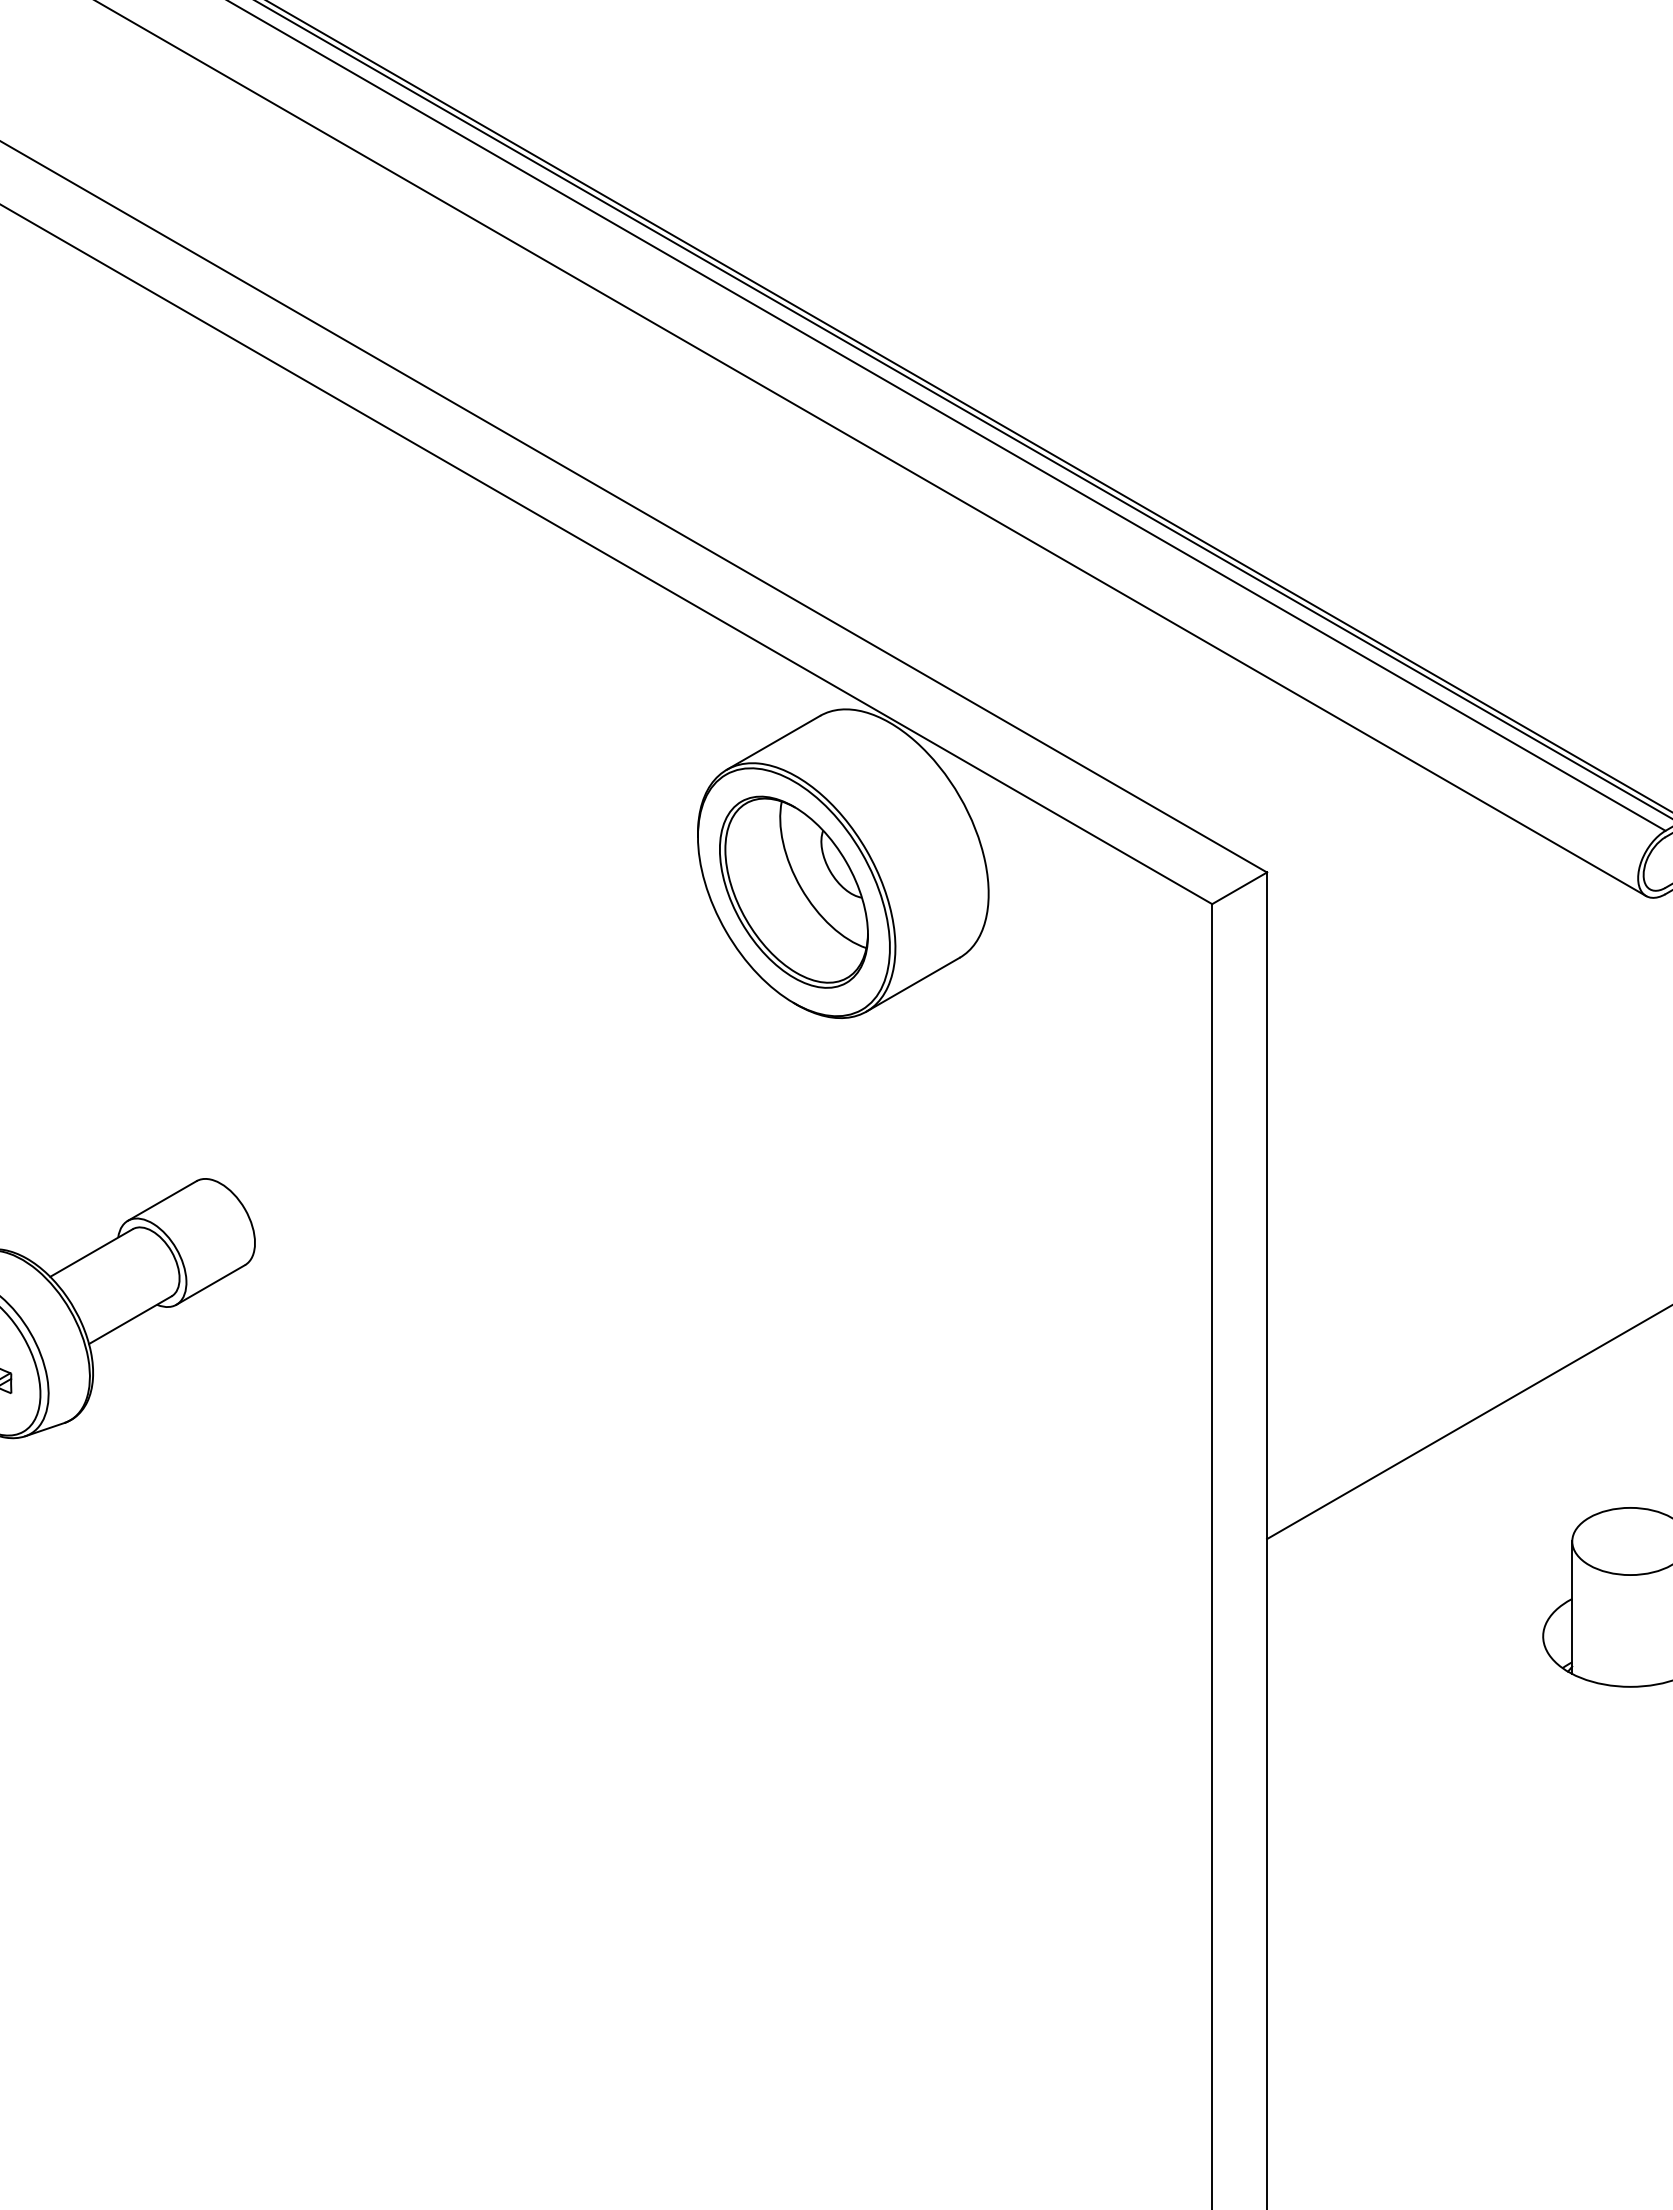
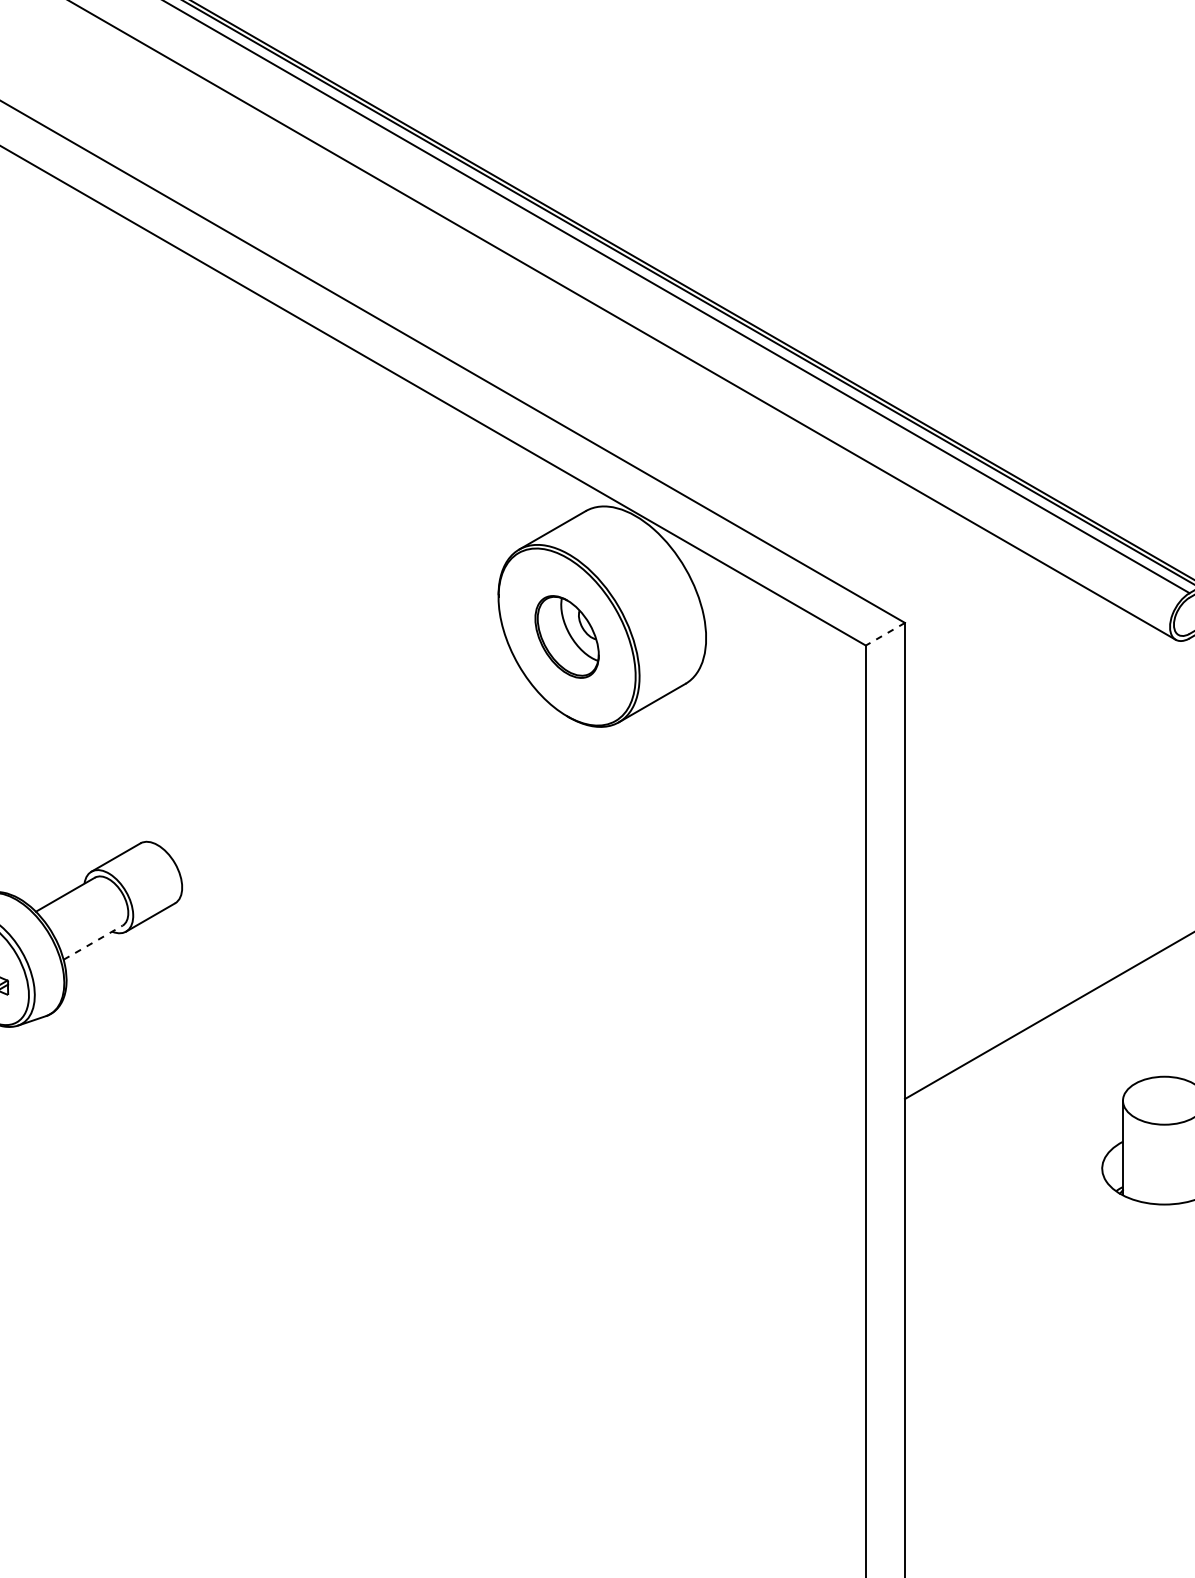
line: (1239, 888) -> (885, 634), solid -> dashed
part: (793, 891) -> (566, 636), size x0.6
line: (130, 1320) -> (93, 942), solid -> dashed

